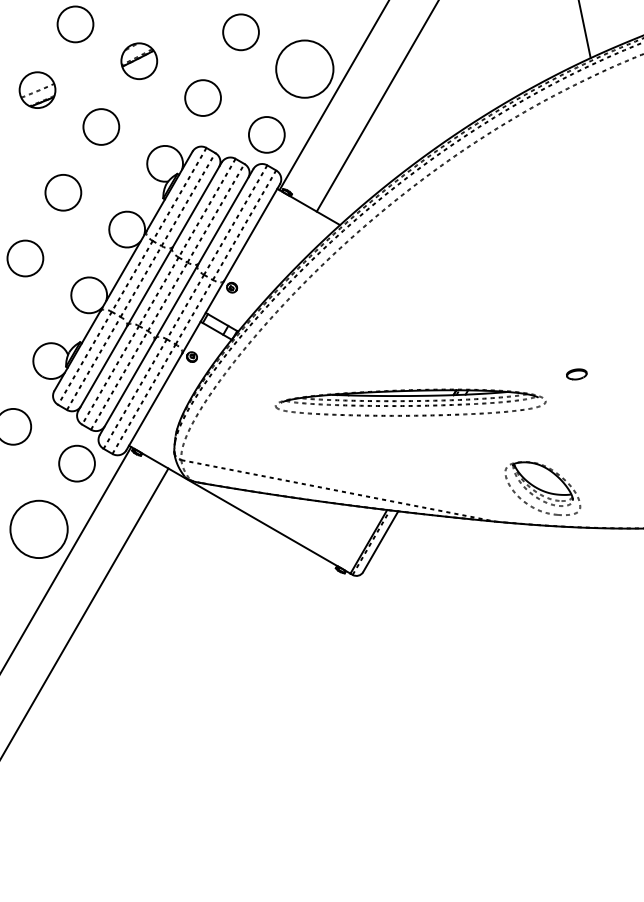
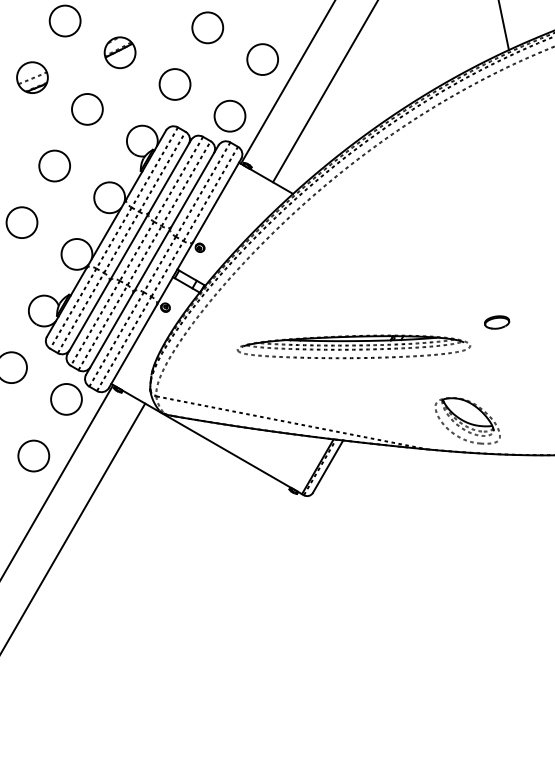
circle: (304, 69) -> (262, 59), size x0.62
part: (576, 374) -> (496, 322), size x1.43
circle: (39, 529) -> (34, 456), size x0.62

